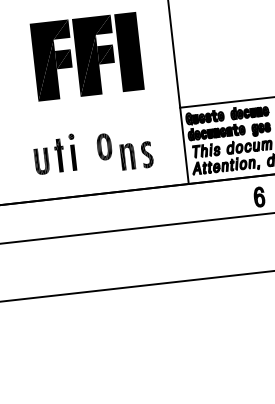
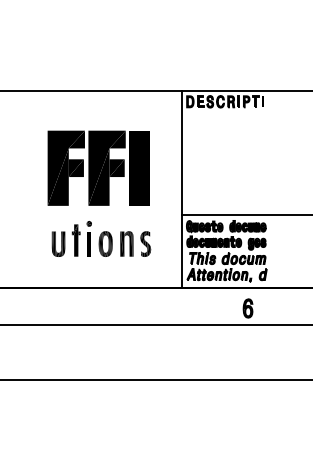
part: (86, 56) -> (98, 167), moved
part: (54, 154) -> (71, 238), moved
part: (136, 155) -> (135, 243), moved

